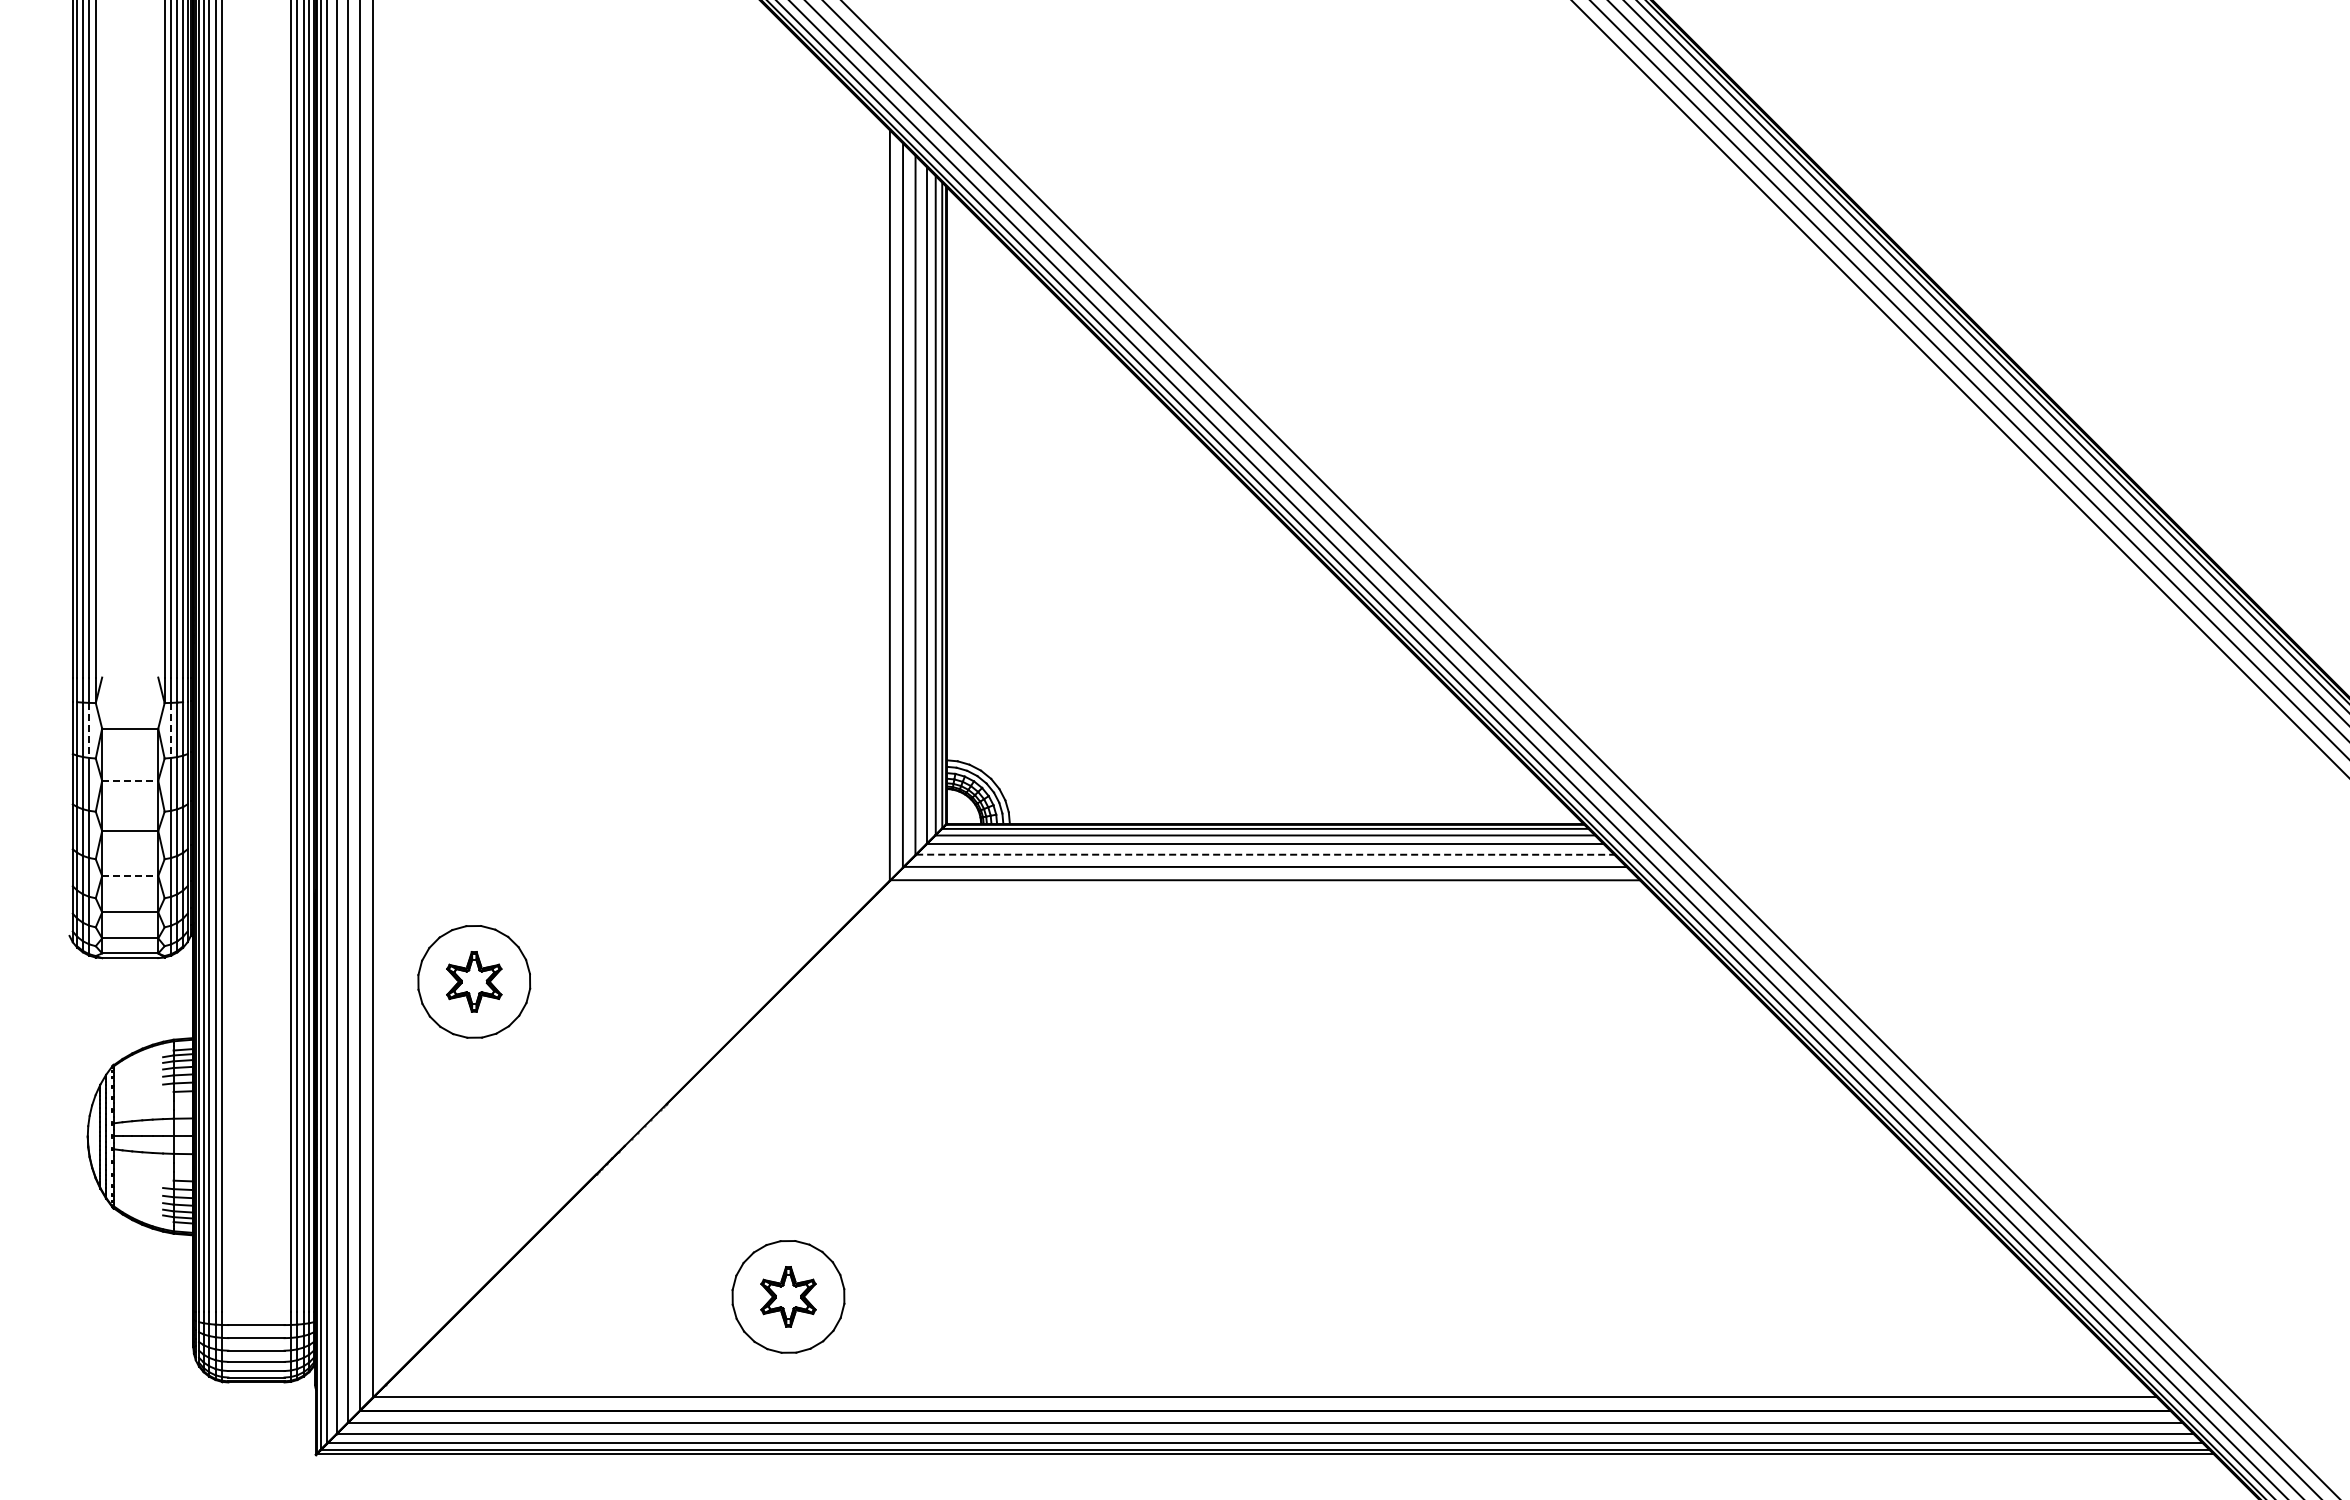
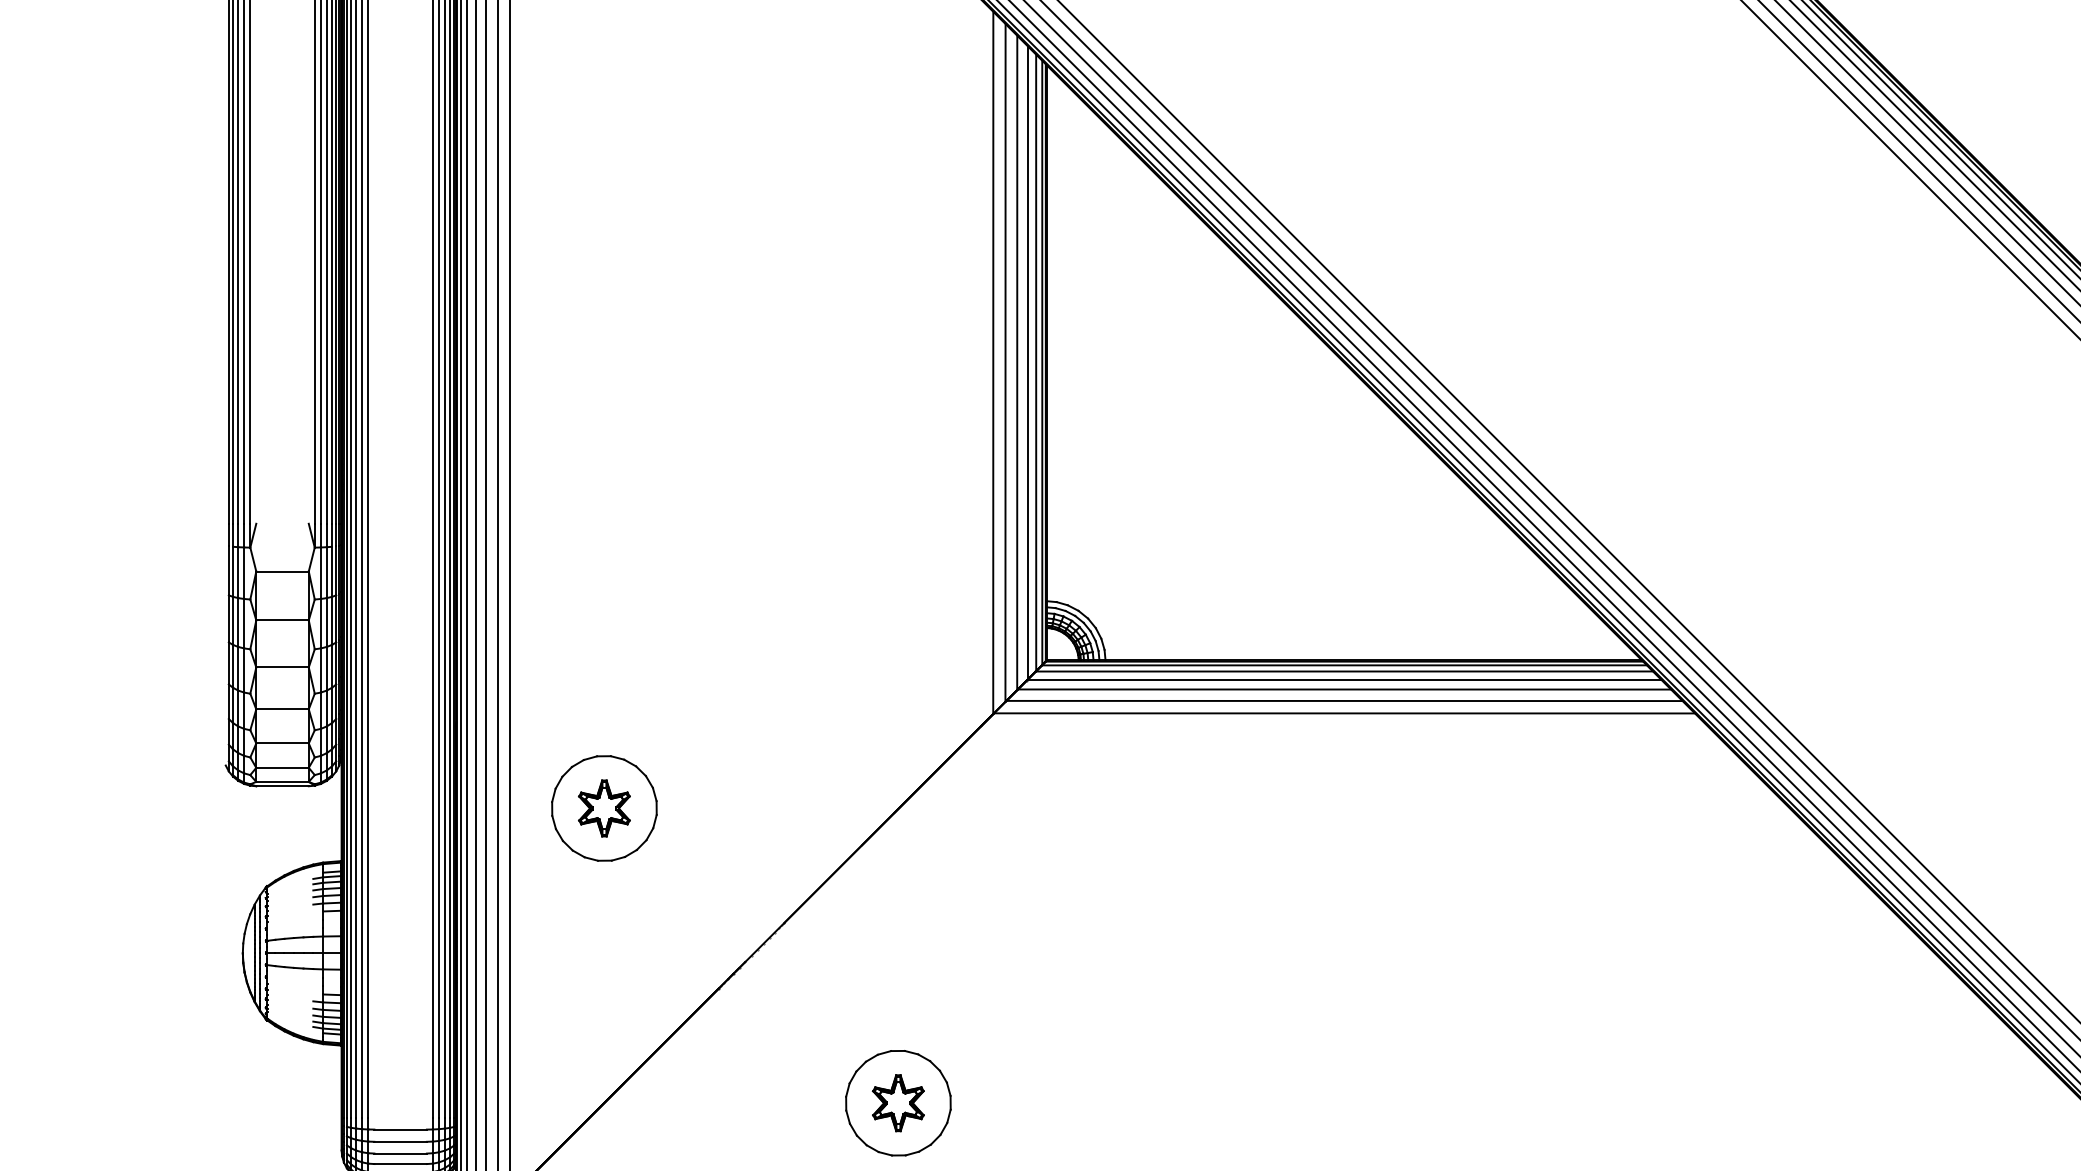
line: (89, 730) -> (244, 573), dashed -> solid
line: (171, 730) -> (321, 573), dashed -> solid
line: (130, 780) -> (282, 620), dashed -> solid
line: (1265, 854) -> (1344, 689), dashed -> solid
line: (130, 875) -> (282, 708), dashed -> solid

